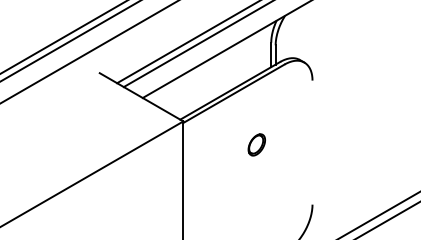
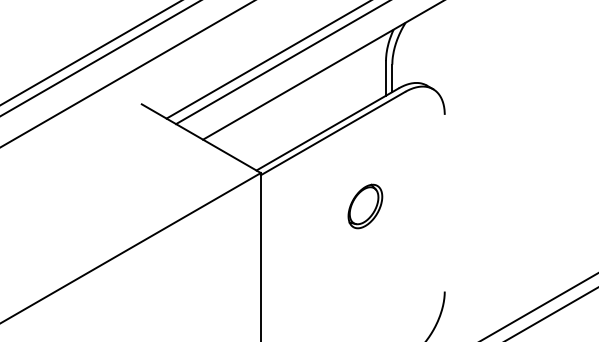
part: (256, 144) -> (365, 205), size x1.43

